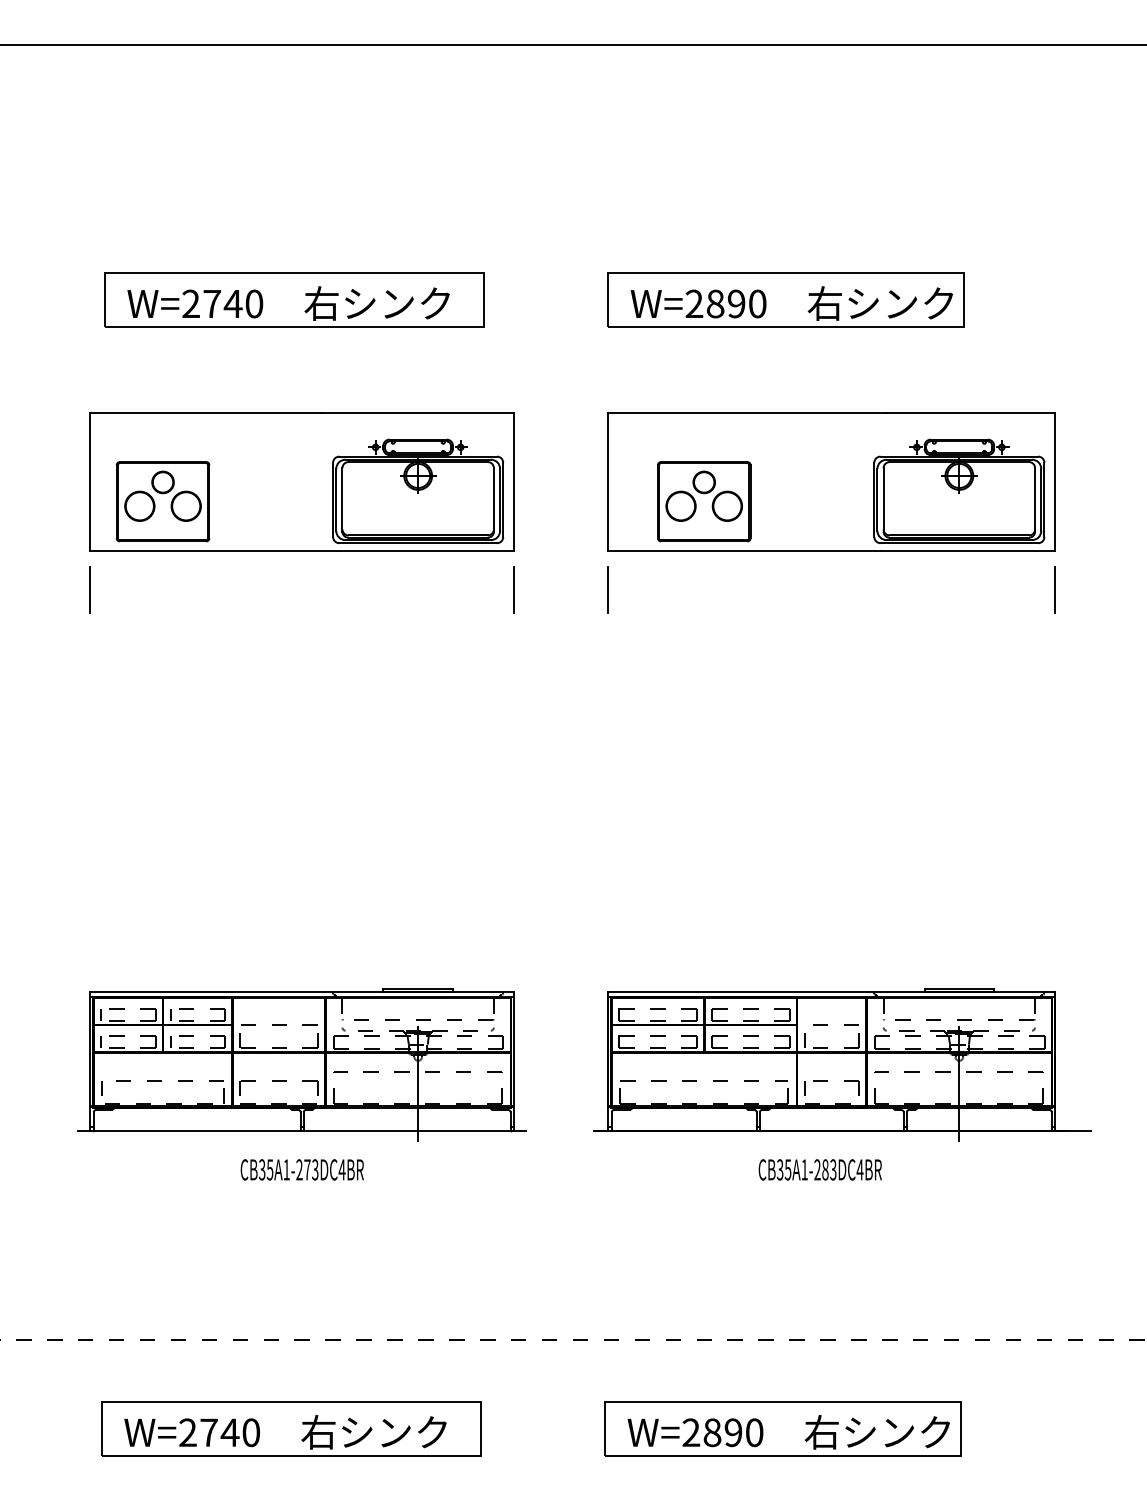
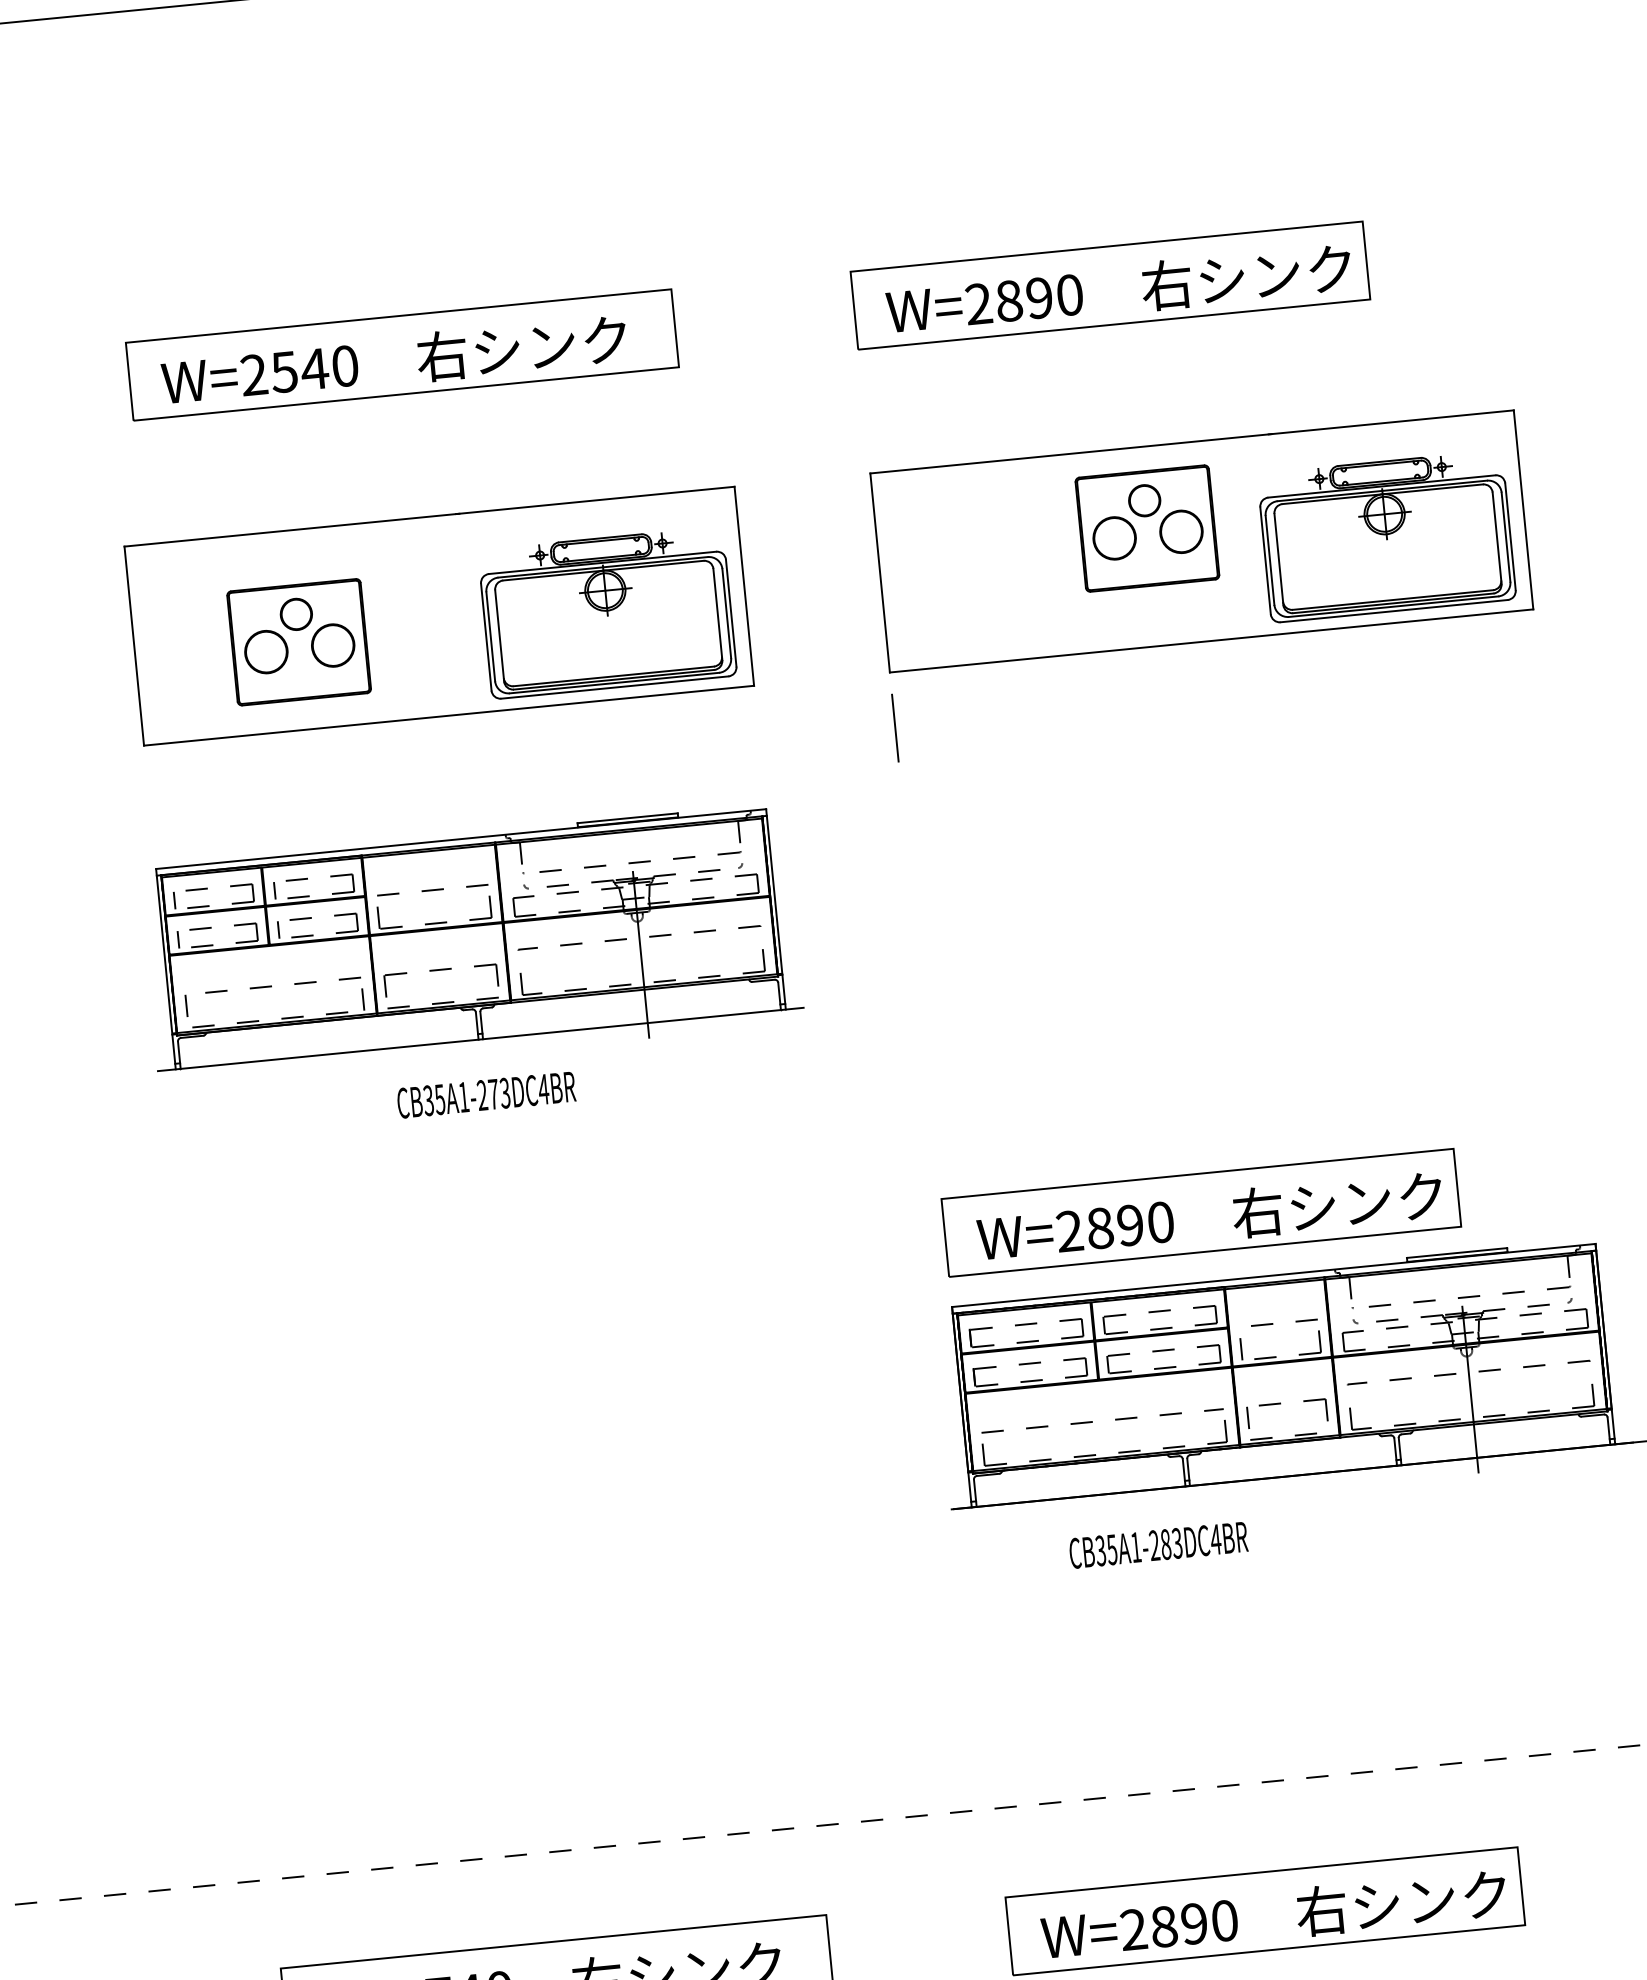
text: (212, 304) -> (285, 372), W=2740 -> W=2540
part: (162, 501) -> (298, 641), moved
part: (704, 501) -> (1147, 528), moved
line: (90, 589) -> (149, 800), removed
line: (514, 589) -> (760, 740), removed
line: (1055, 589) -> (1539, 664), removed
part: (785, 943) -> (1200, 1212), added
part: (301, 1084) -> (473, 972), moved
text: (819, 1169) -> (1157, 1544), moved

